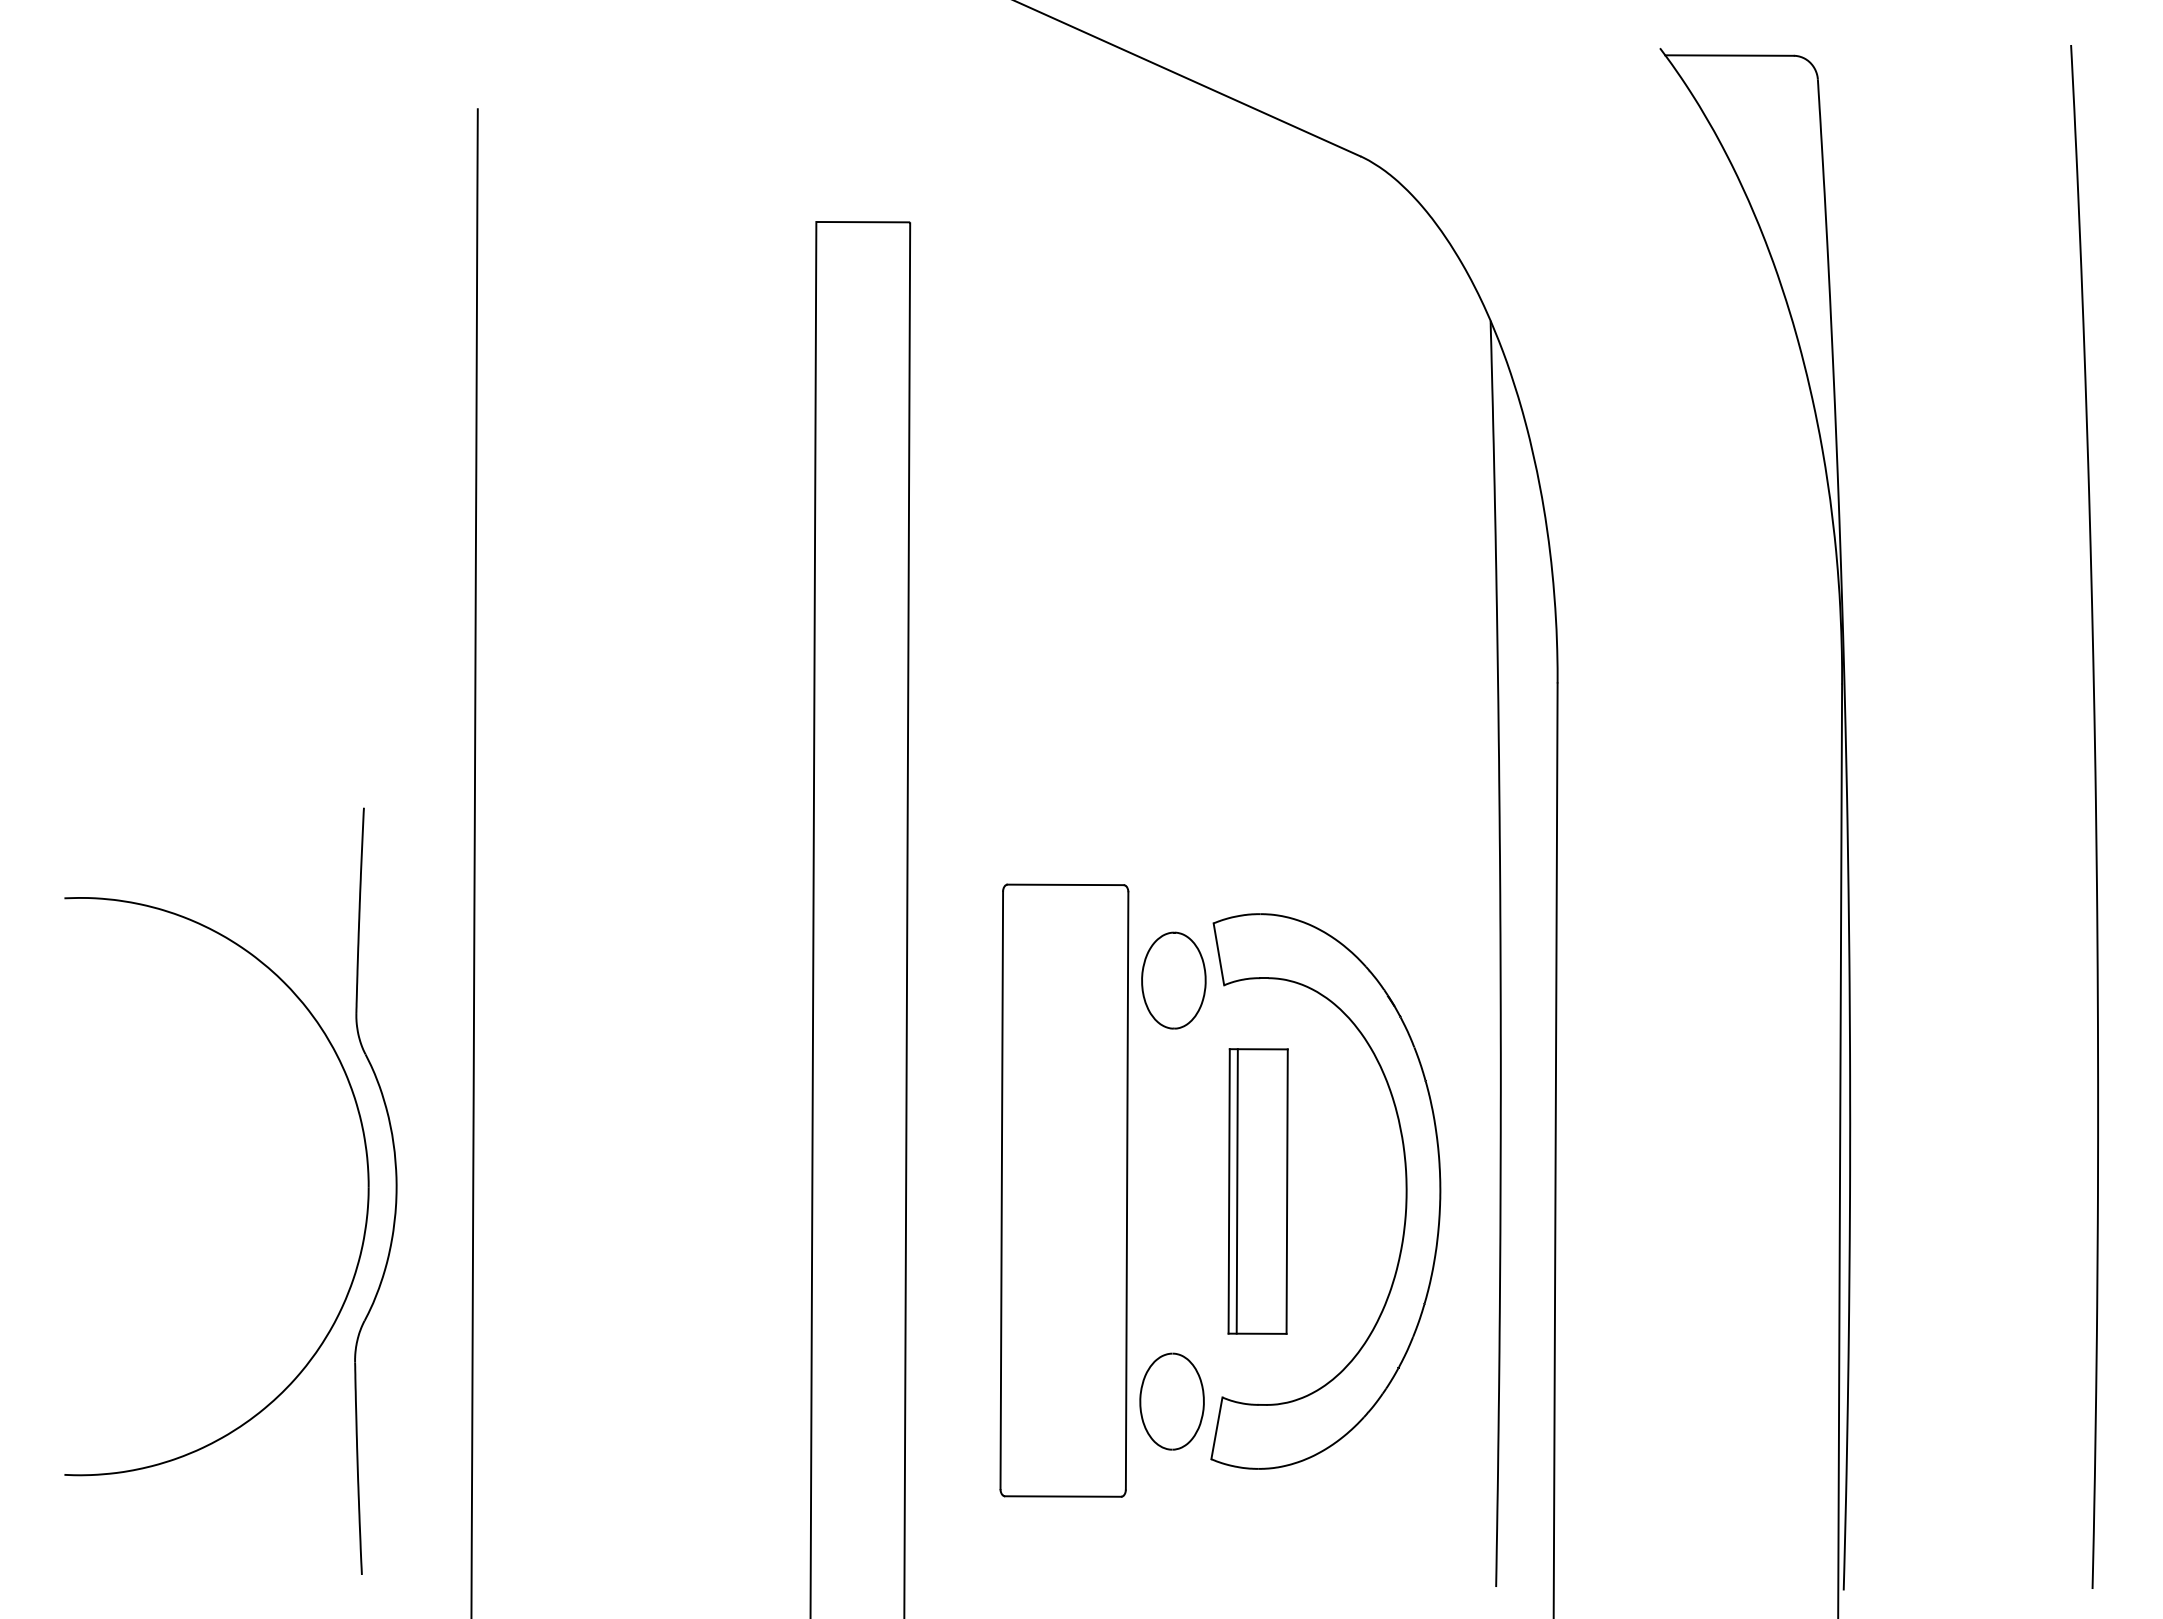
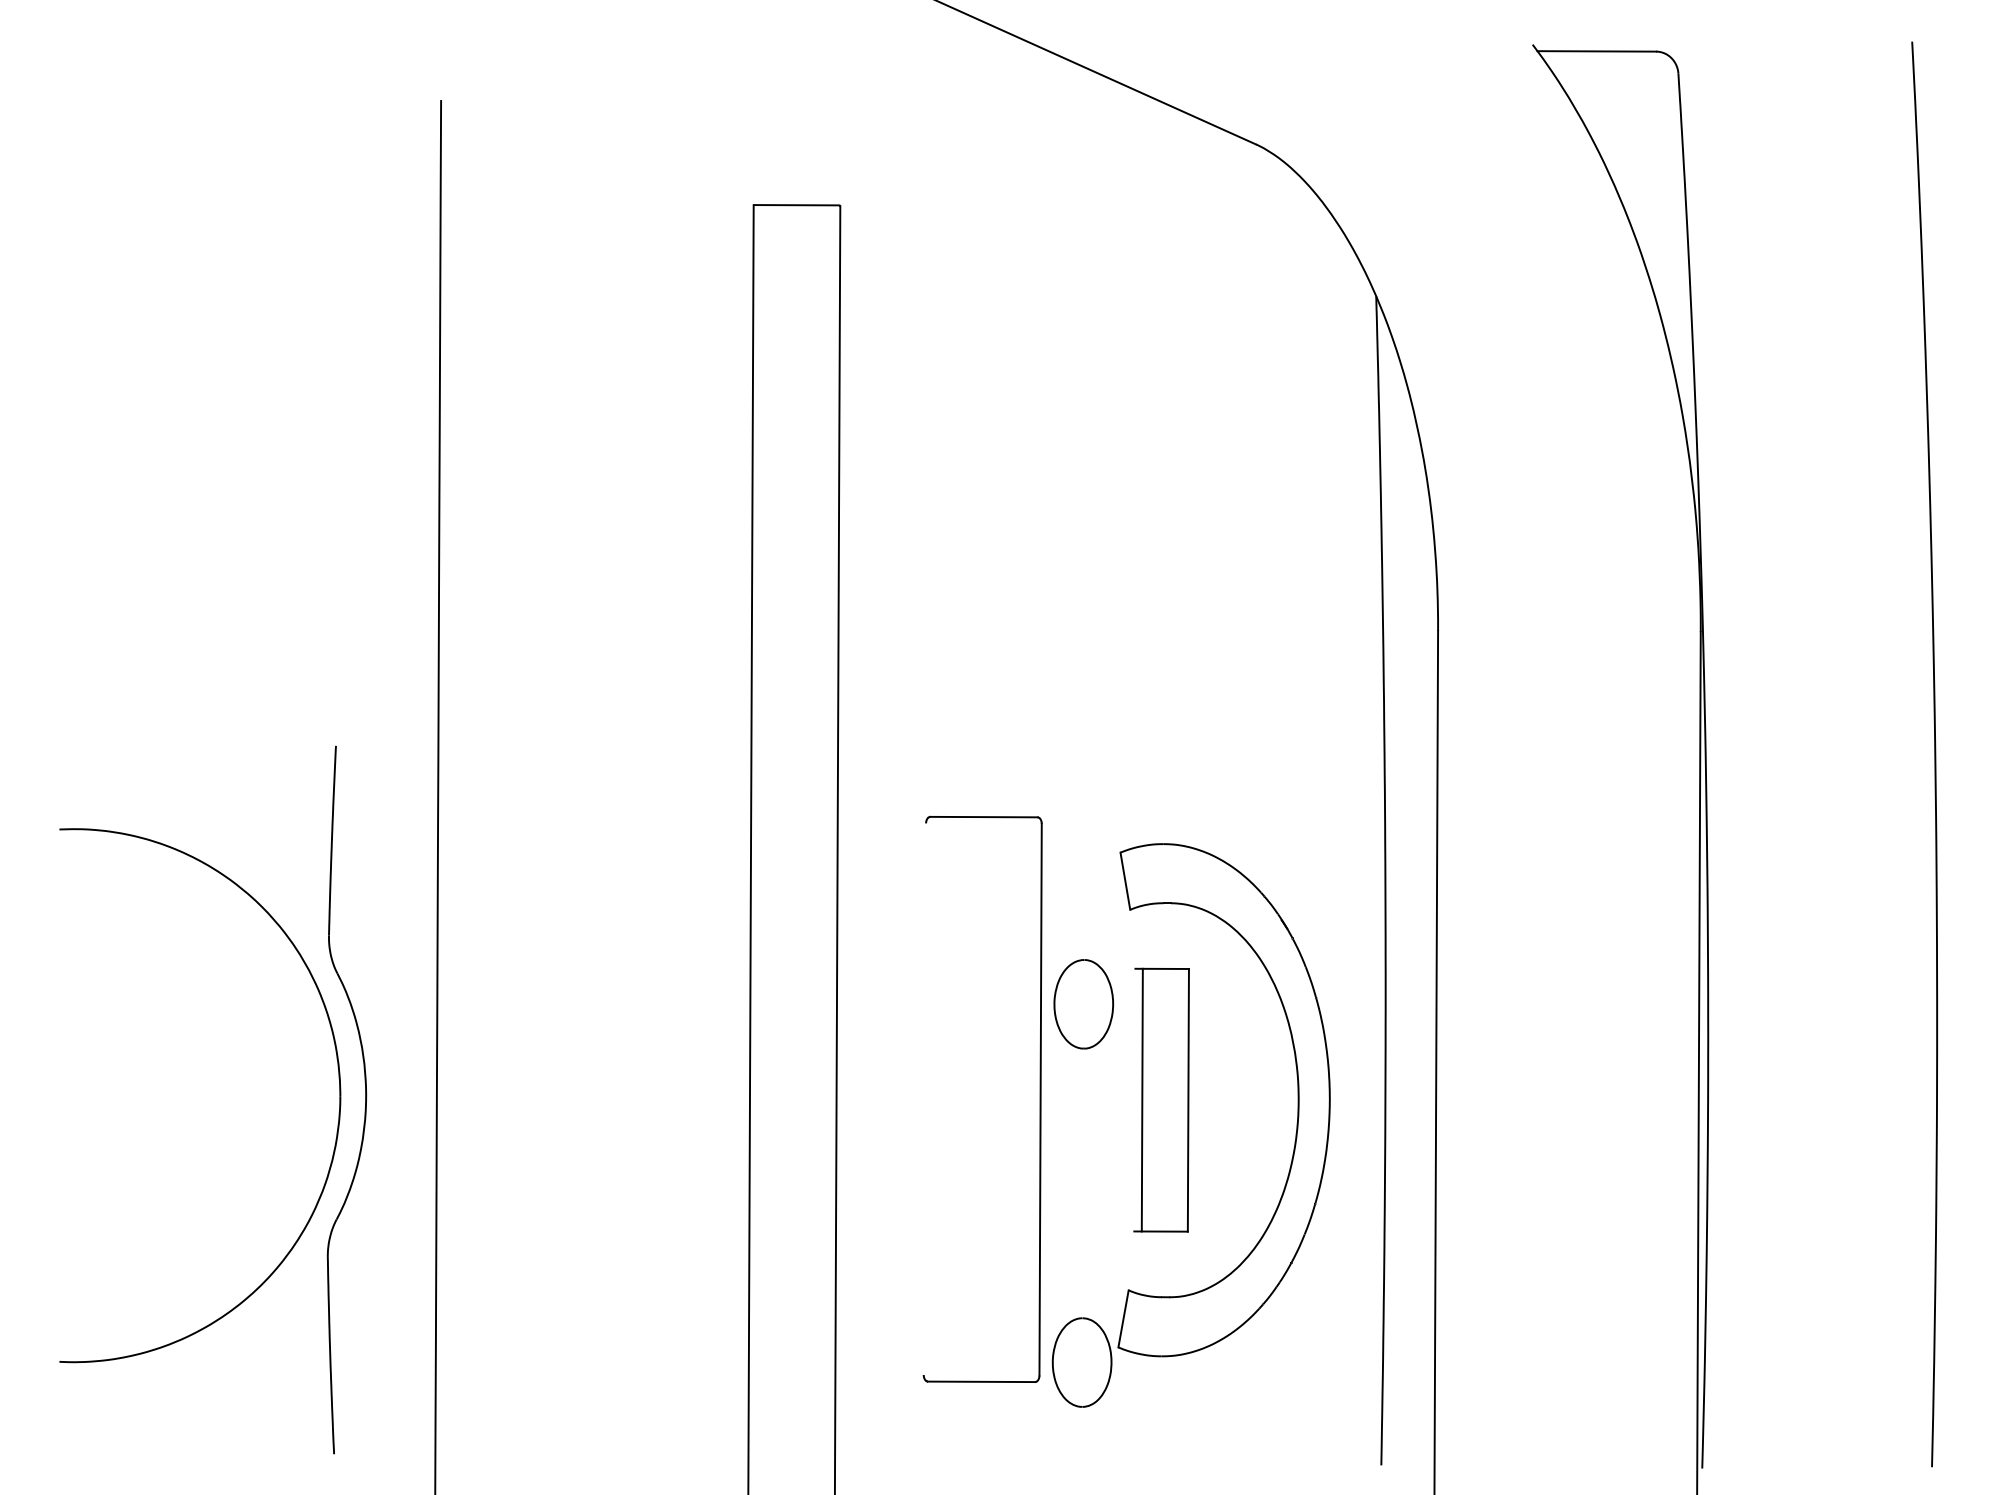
part: (1173, 980) -> (1083, 1004), moved
line: (1001, 1190) -> (924, 1099), removed
line: (1228, 1191) -> (1134, 1100), removed
part: (1171, 1401) -> (1081, 1362), moved

